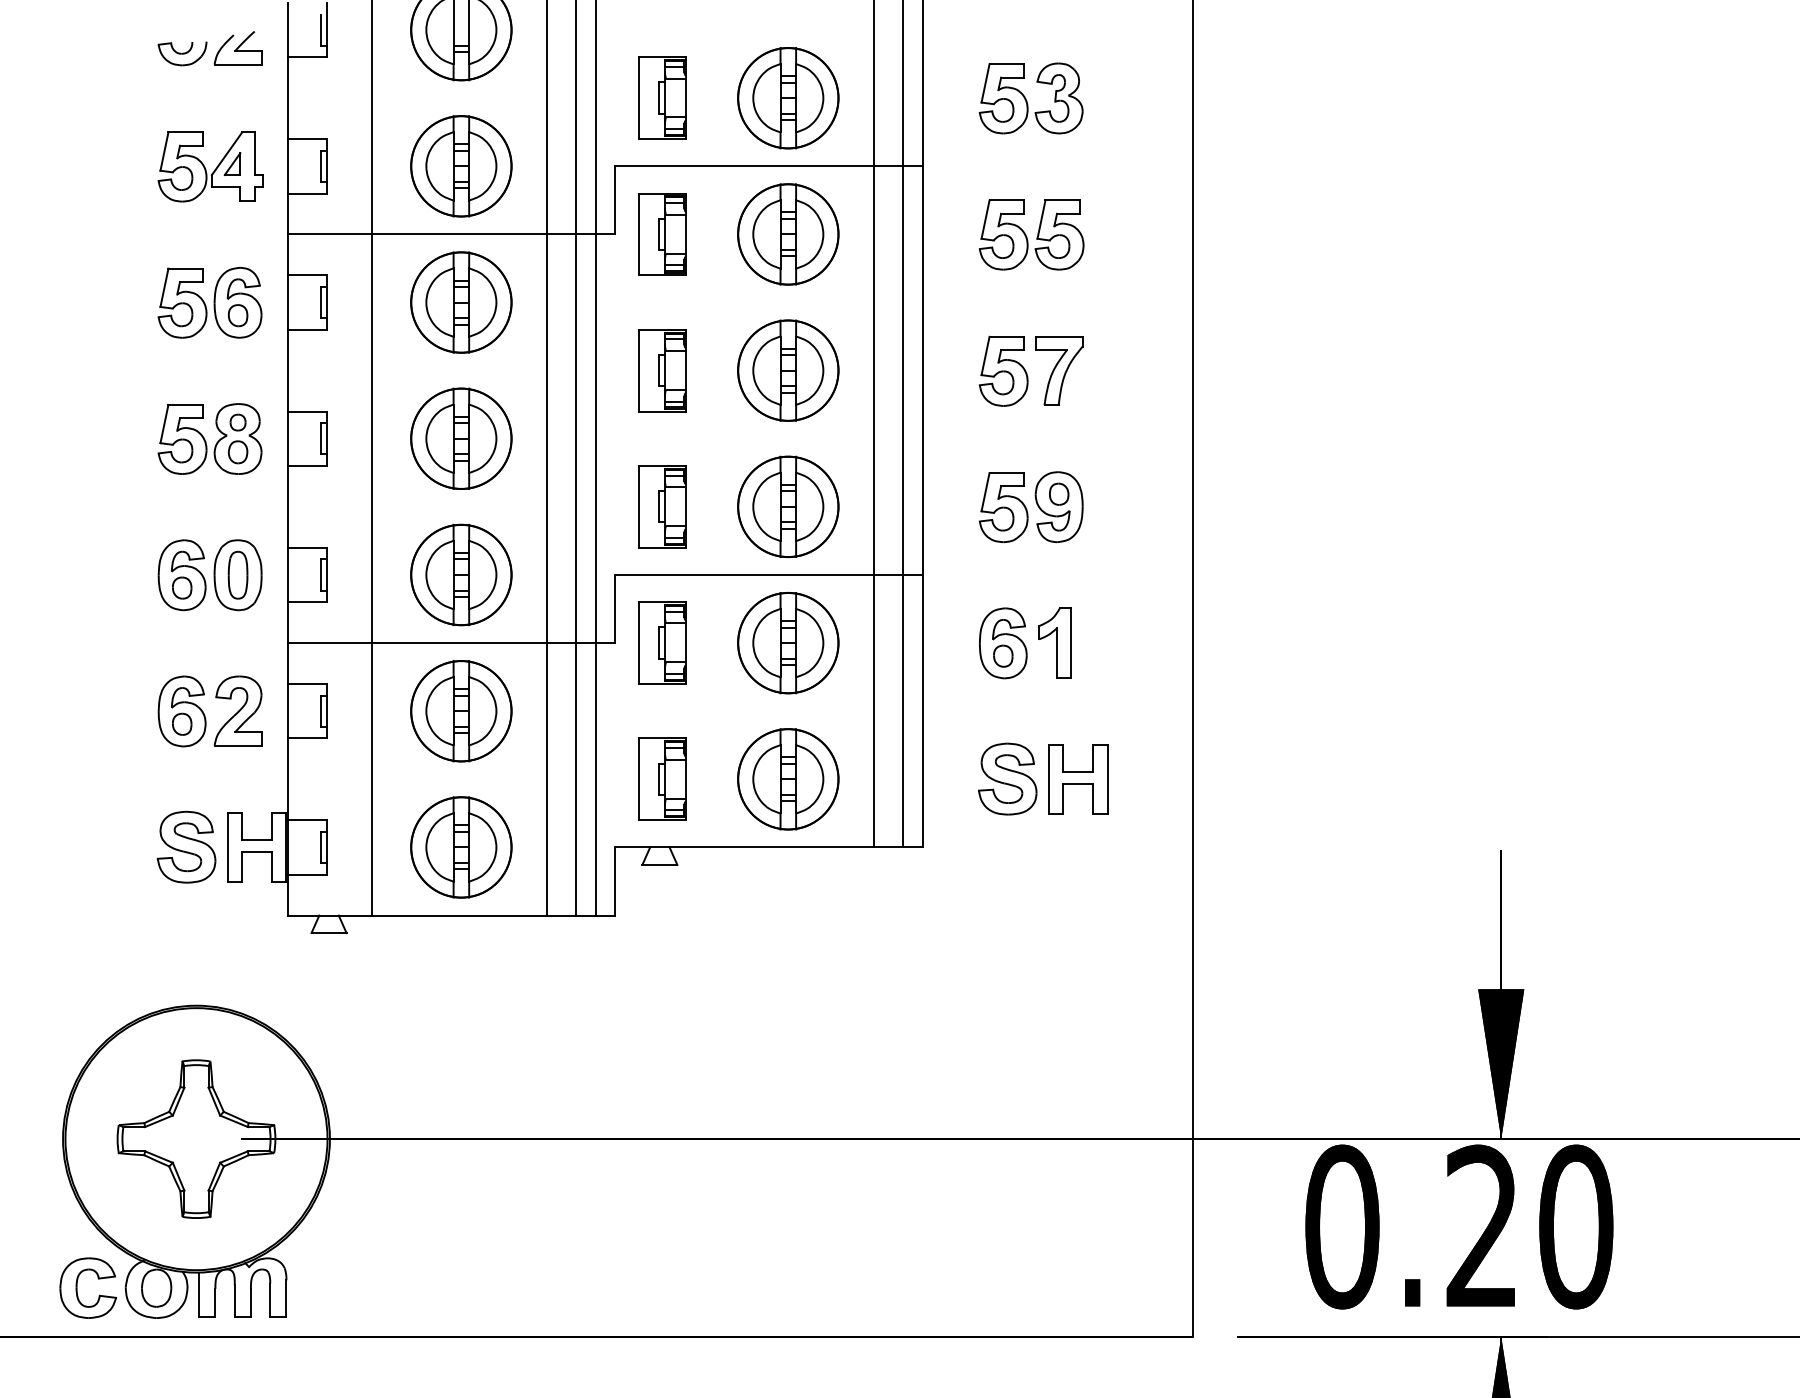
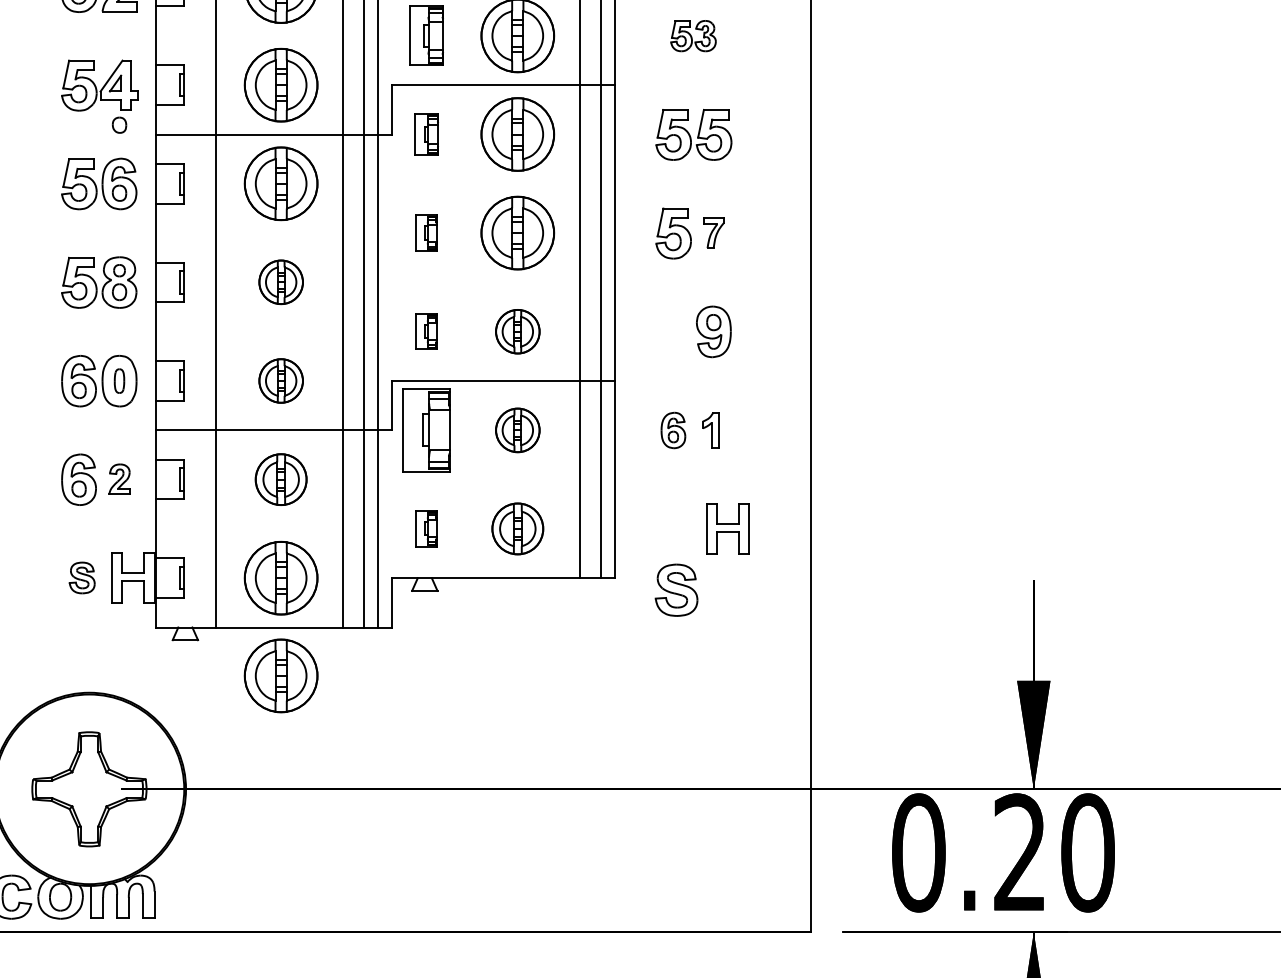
part: (1030, 98) -> (693, 36), size x0.6
part: (237, 221) -> (119, 125), added
part: (662, 234) -> (426, 134), size x0.7
part: (662, 370) -> (426, 232), size x0.6
part: (1059, 370) -> (714, 232), size x0.6
part: (461, 438) -> (281, 282), size x0.6
part: (662, 506) -> (426, 331), size x0.6
part: (788, 506) -> (517, 331), size x0.6
part: (1003, 507) -> (673, 332), removed
part: (237, 574) -> (119, 380), size x0.7
part: (461, 574) -> (281, 380), size x0.6
part: (662, 642) -> (426, 429), size x1.4
part: (1054, 642) -> (710, 429), size x0.7
part: (788, 643) -> (517, 430), size x0.6
part: (1003, 643) -> (673, 430), size x0.7
part: (237, 710) -> (119, 479), size x0.6
part: (461, 711) -> (281, 479), size x0.7
part: (662, 778) -> (426, 528), size x0.6
part: (1007, 778) -> (676, 589), moved
part: (788, 779) -> (517, 529), size x0.7
part: (186, 846) -> (82, 577), size x0.6
part: (461, 982) -> (281, 675), added

